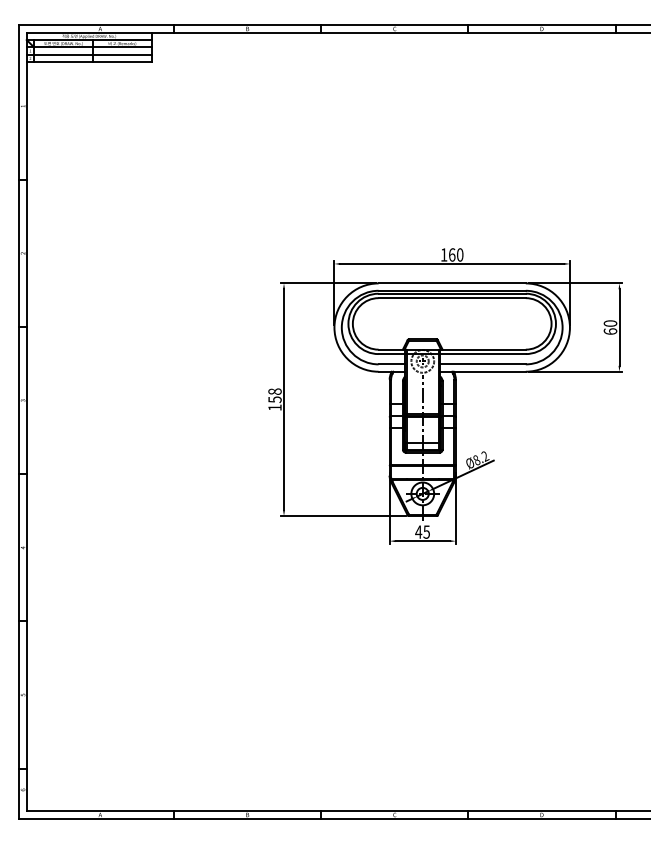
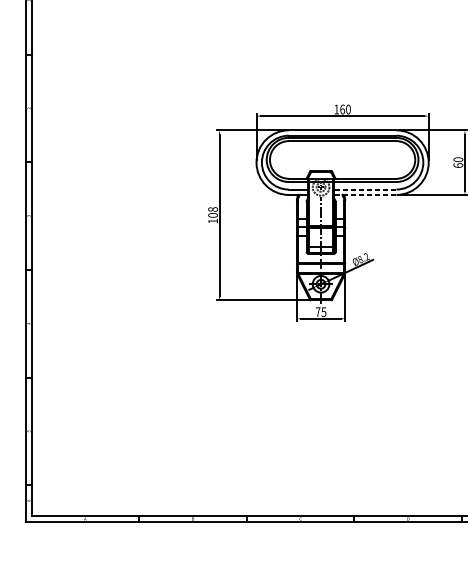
line: (482, 364) -> (364, 189), solid -> dashed
line: (482, 371) -> (364, 194), solid -> dashed
text: (274, 399) -> (212, 215), 158 -> 108
text: (418, 531) -> (317, 311), 45 -> 75

